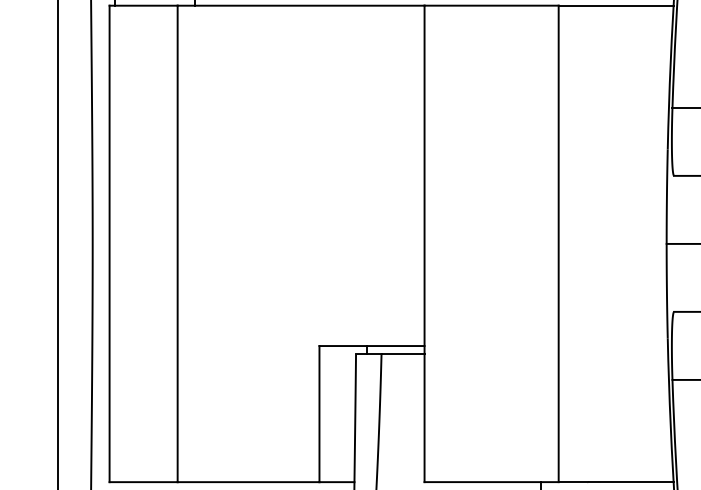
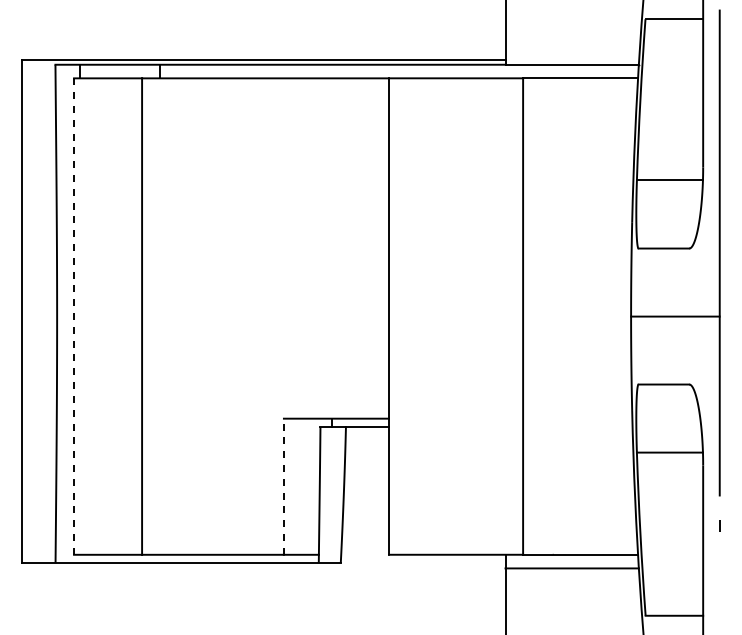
line: (110, 244) -> (74, 317), solid -> dashed
line: (319, 413) -> (283, 486), solid -> dashed

